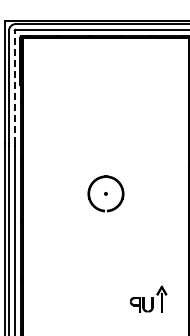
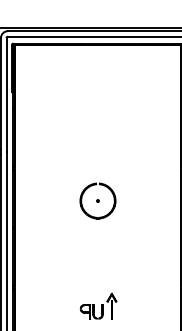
line: (14, 86) -> (6, 93), dashed -> solid
part: (148, 298) -> (98, 305), moved

